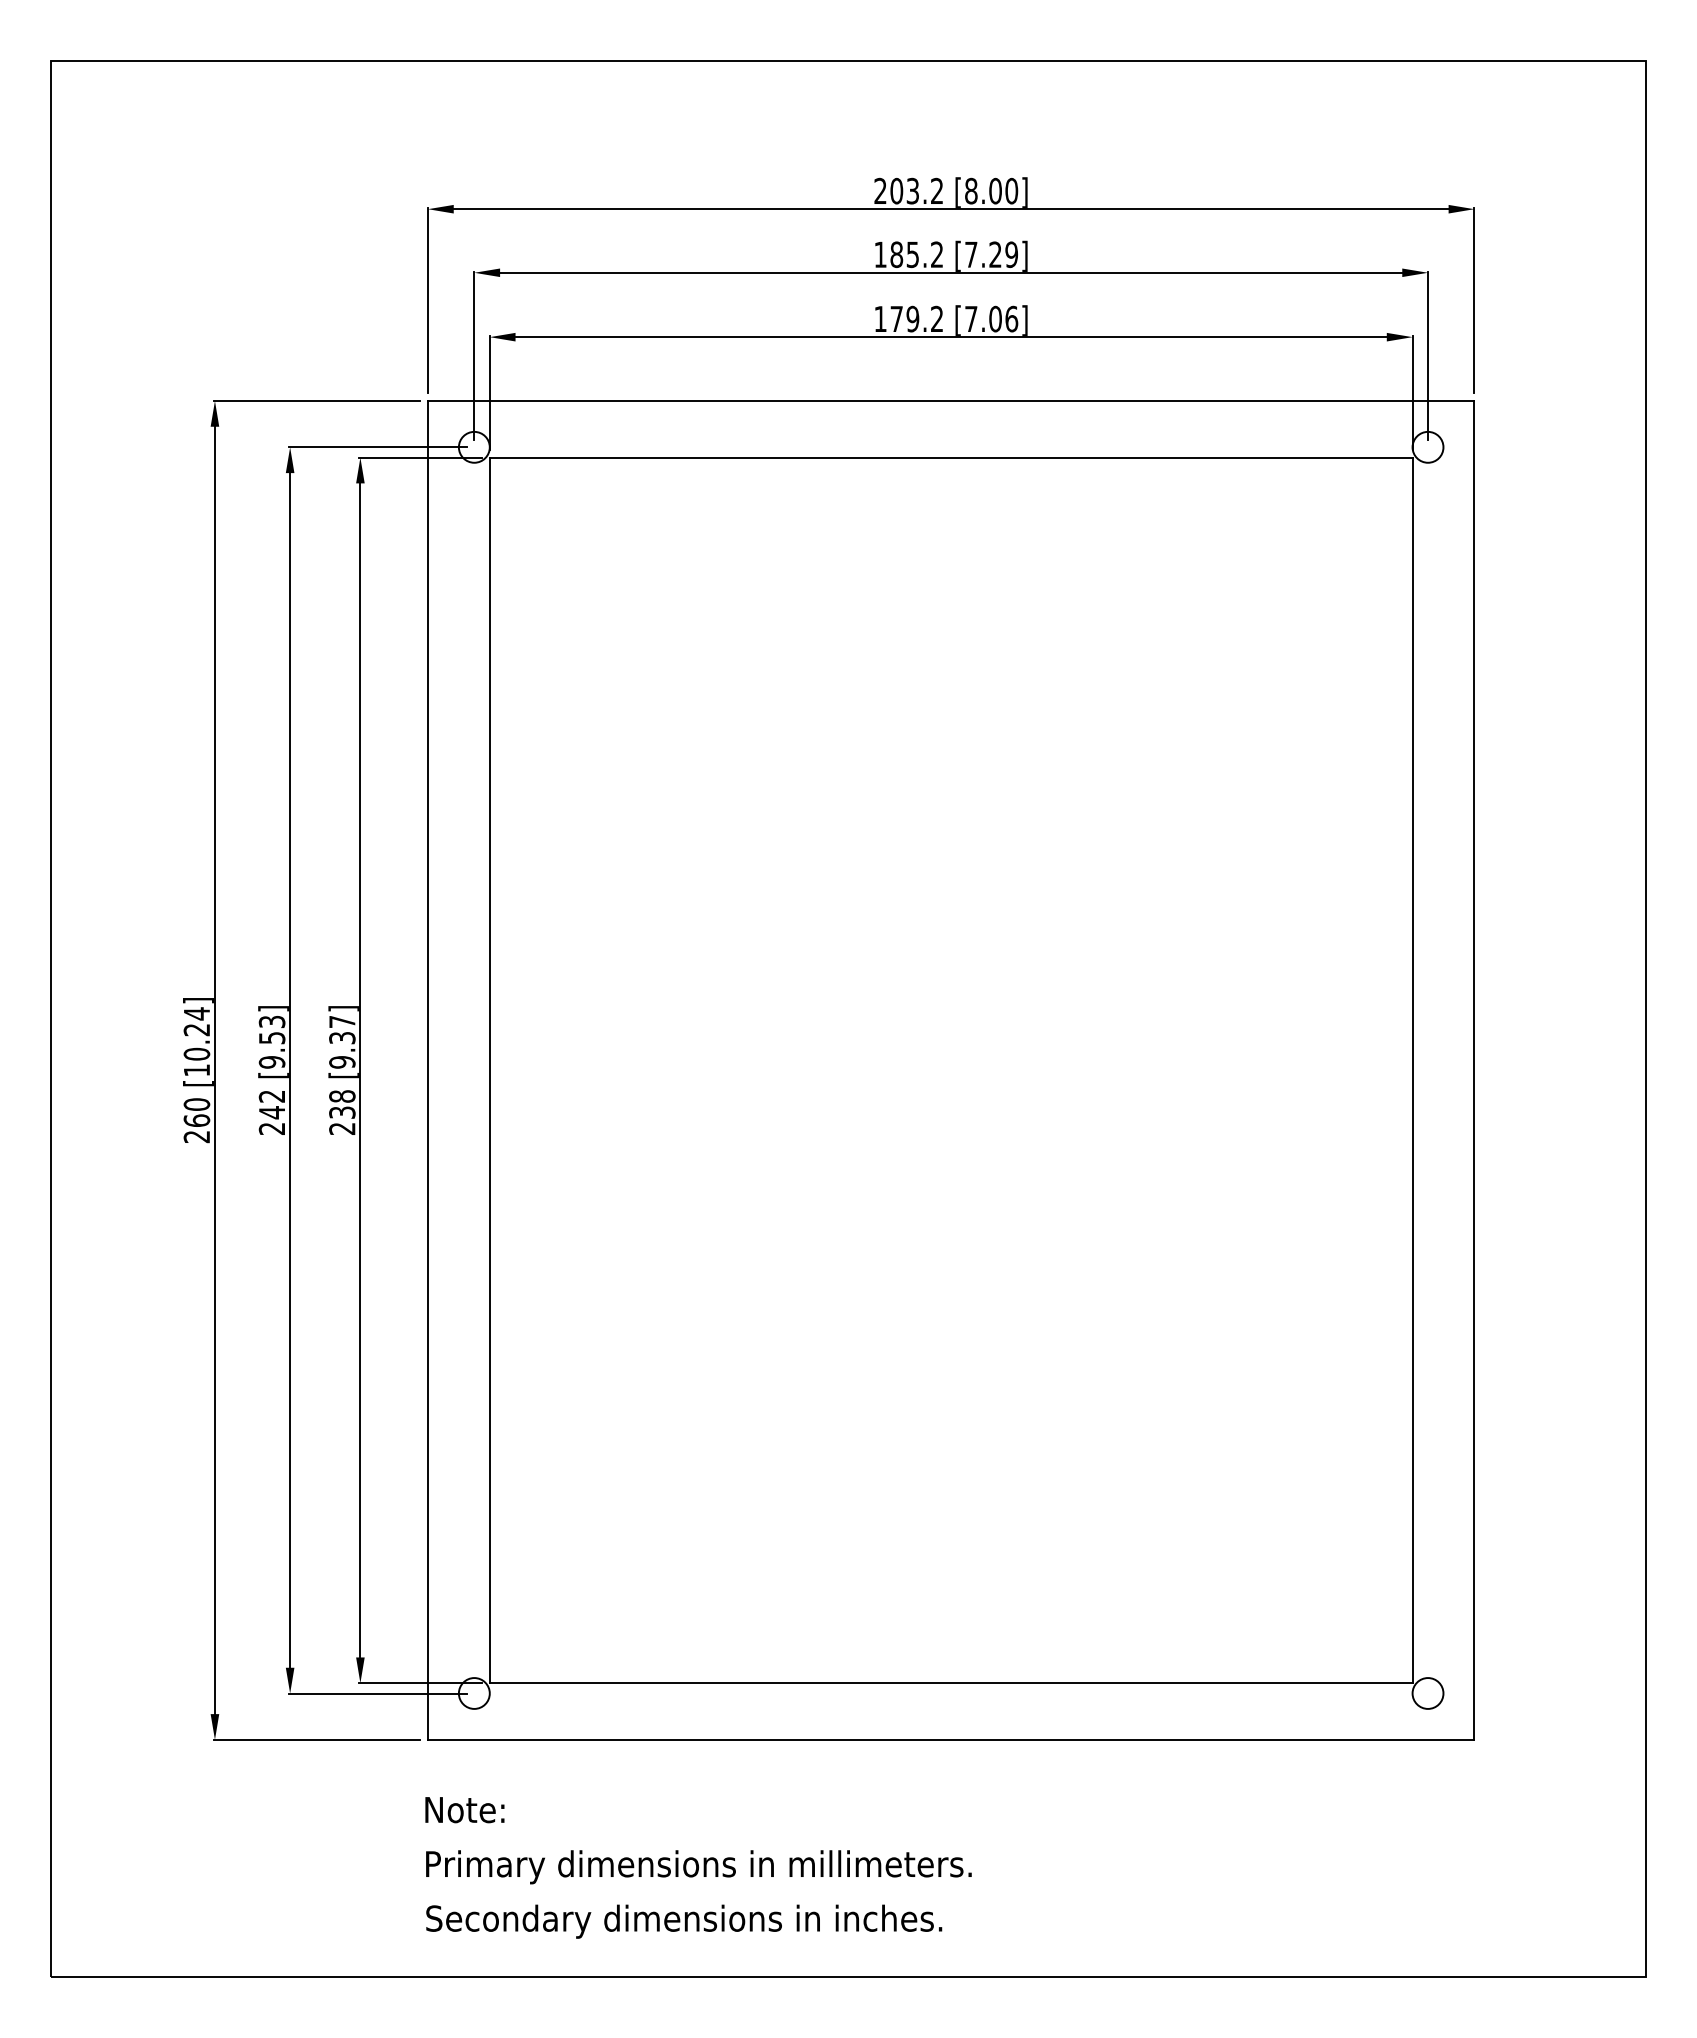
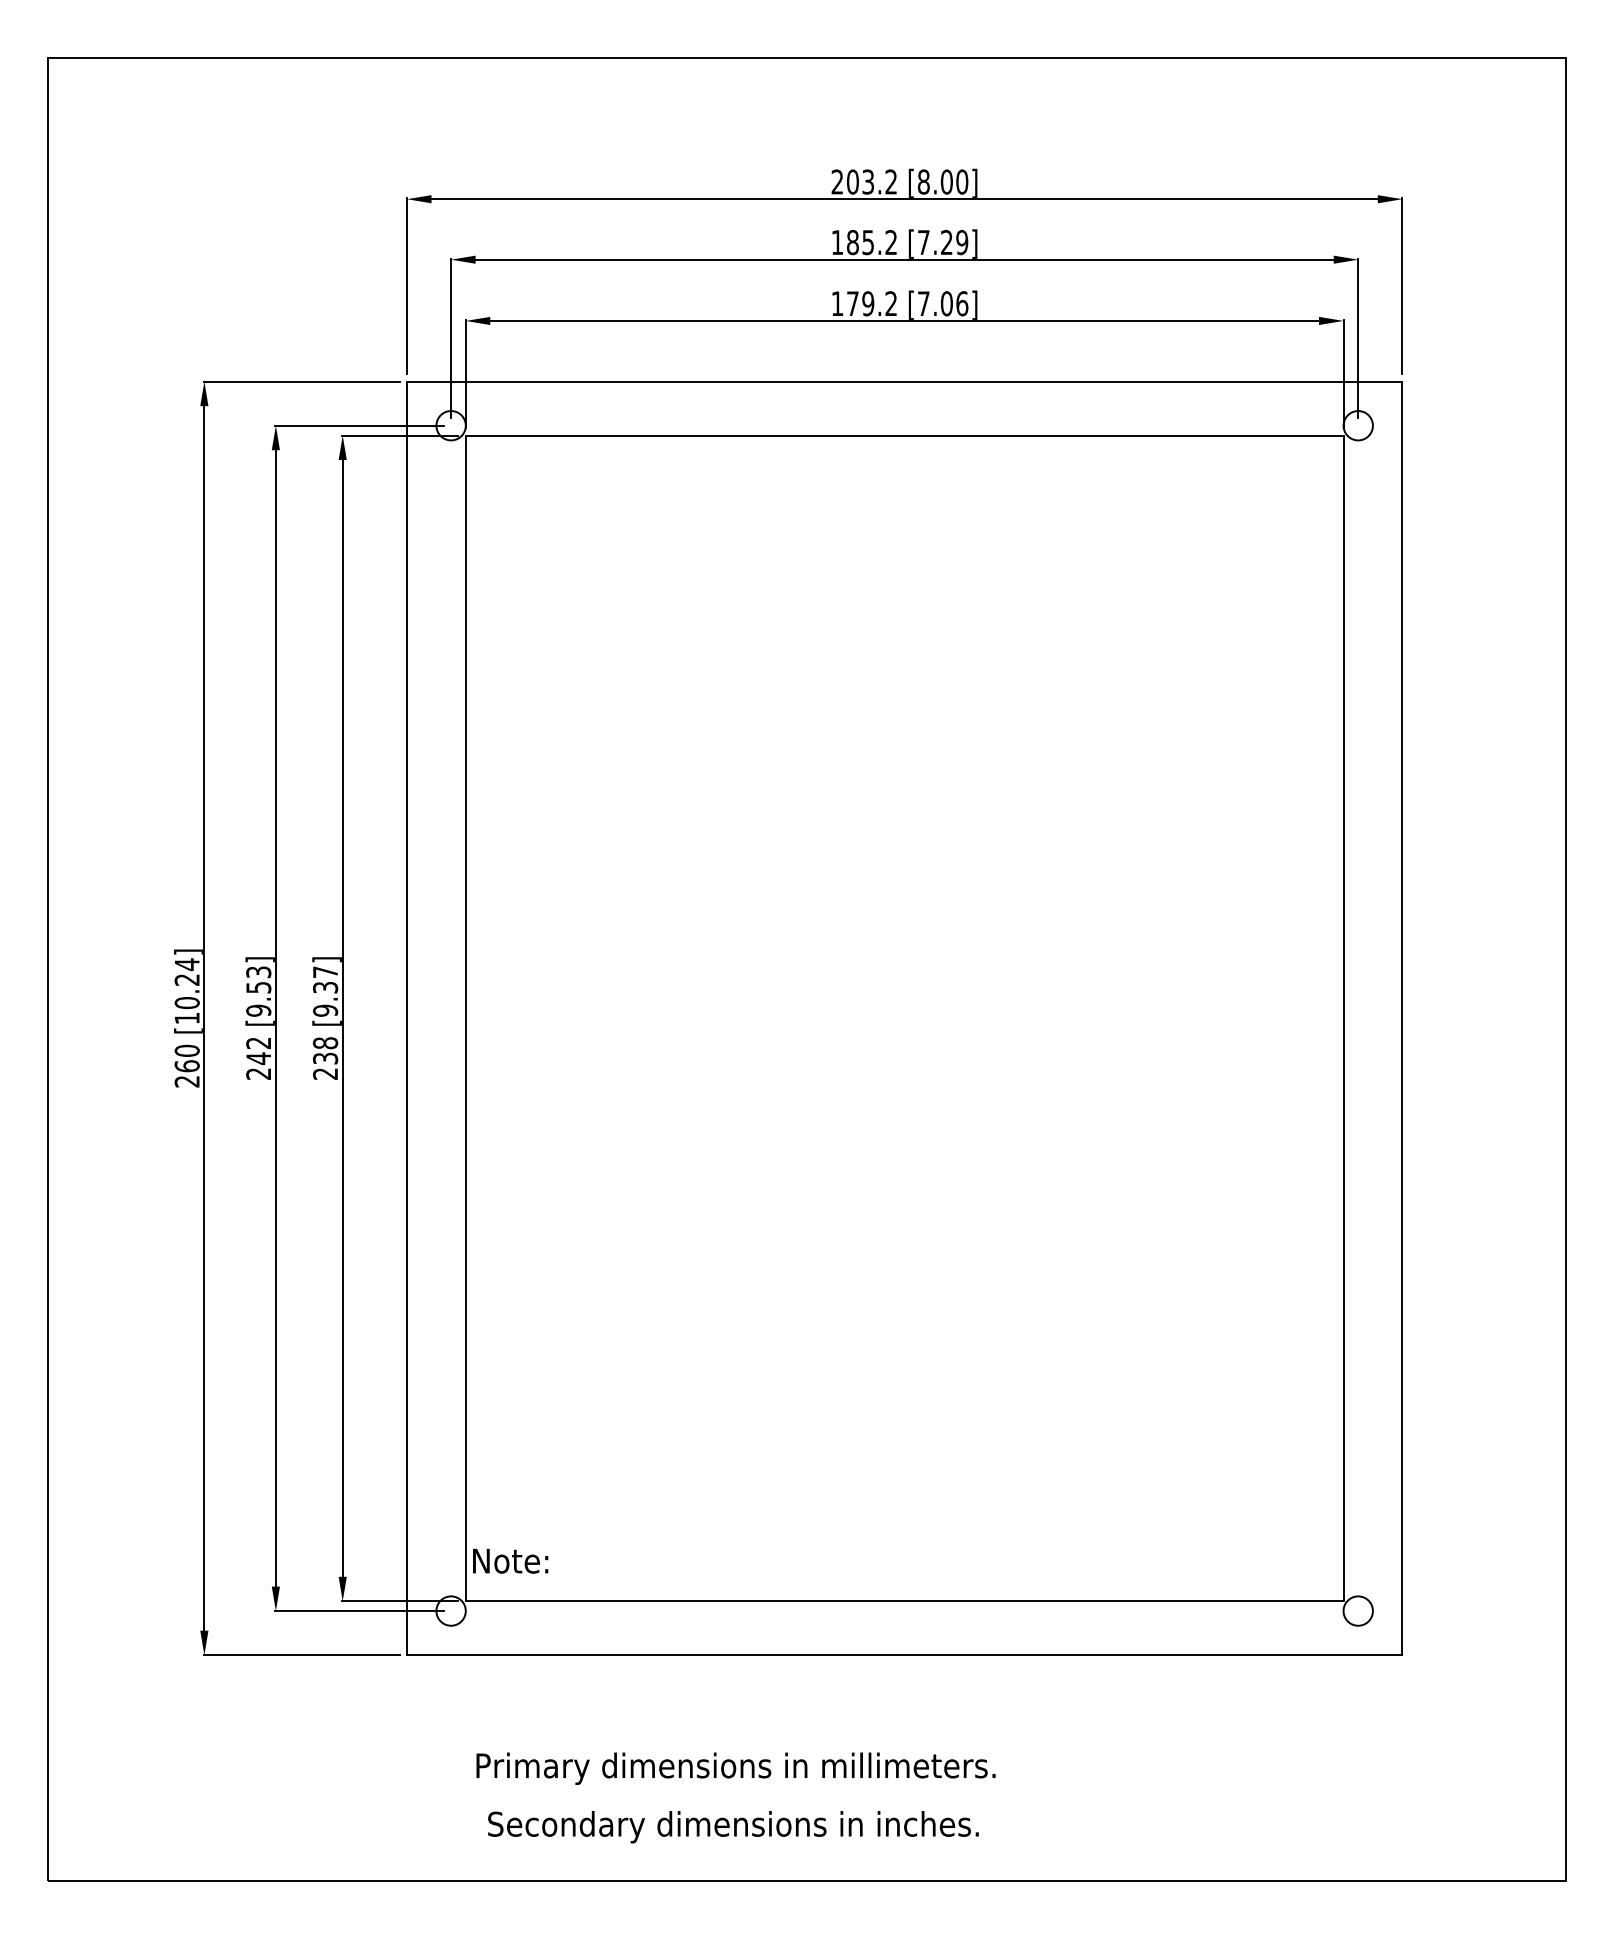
text: (464, 1810) -> (510, 1561), moved
text: (698, 1867) -> (735, 1768), moved
text: (684, 1921) -> (733, 1827), moved

